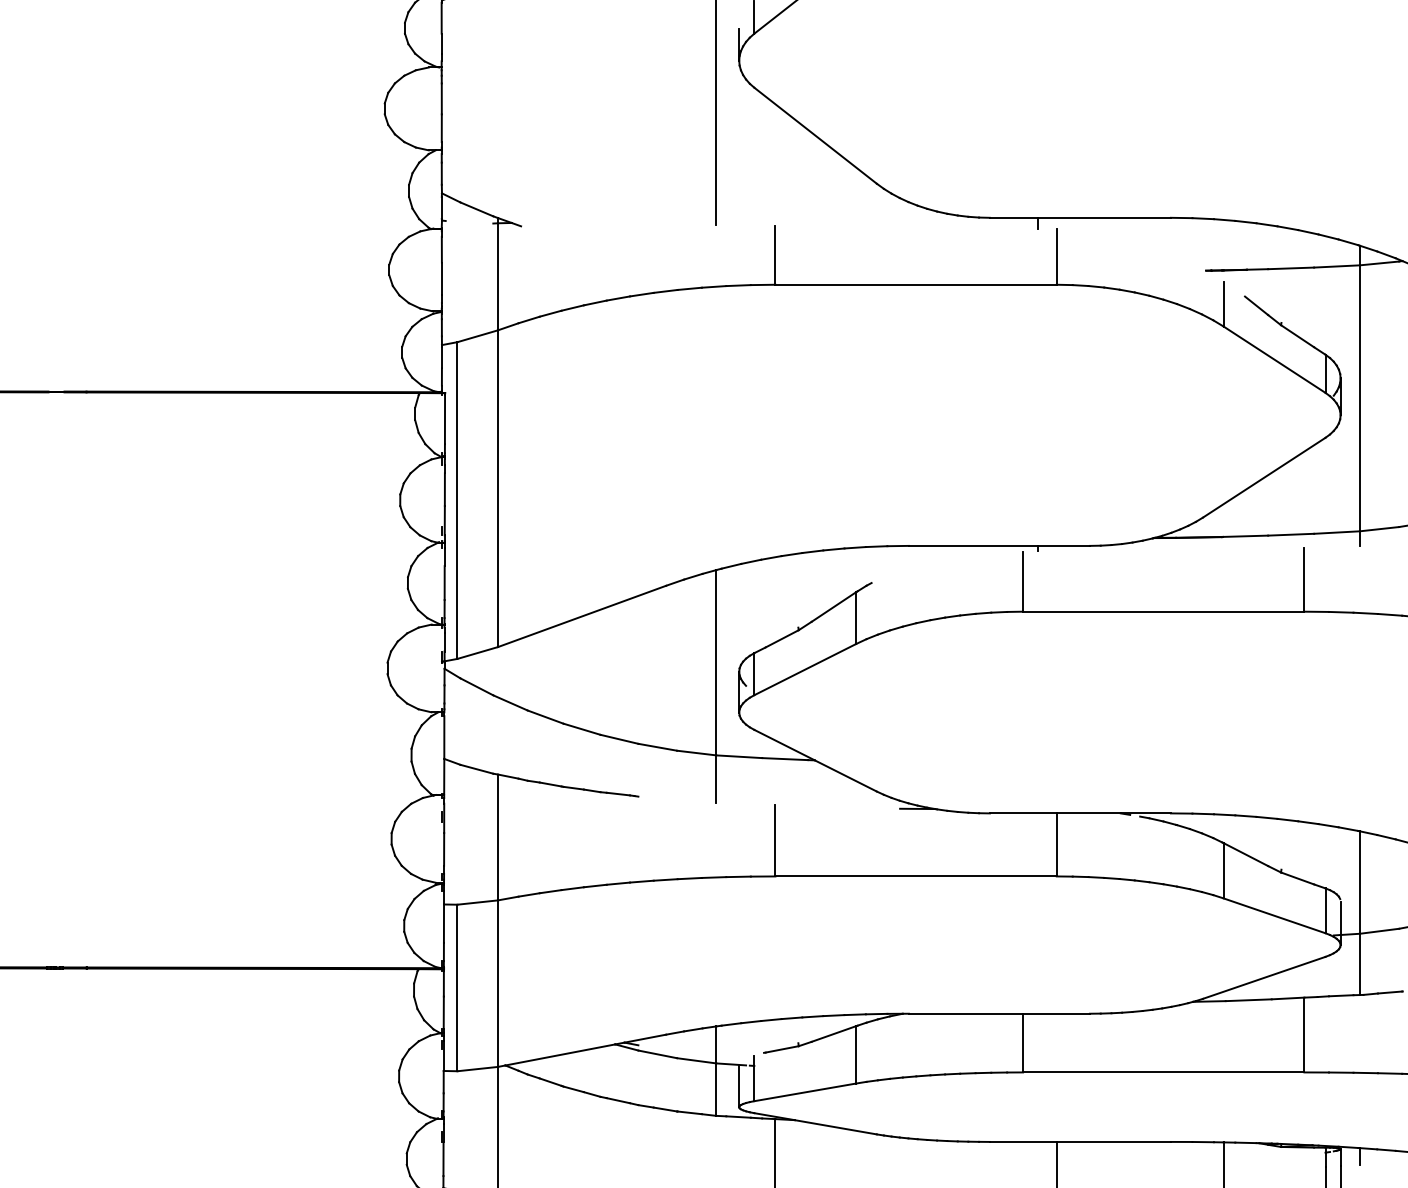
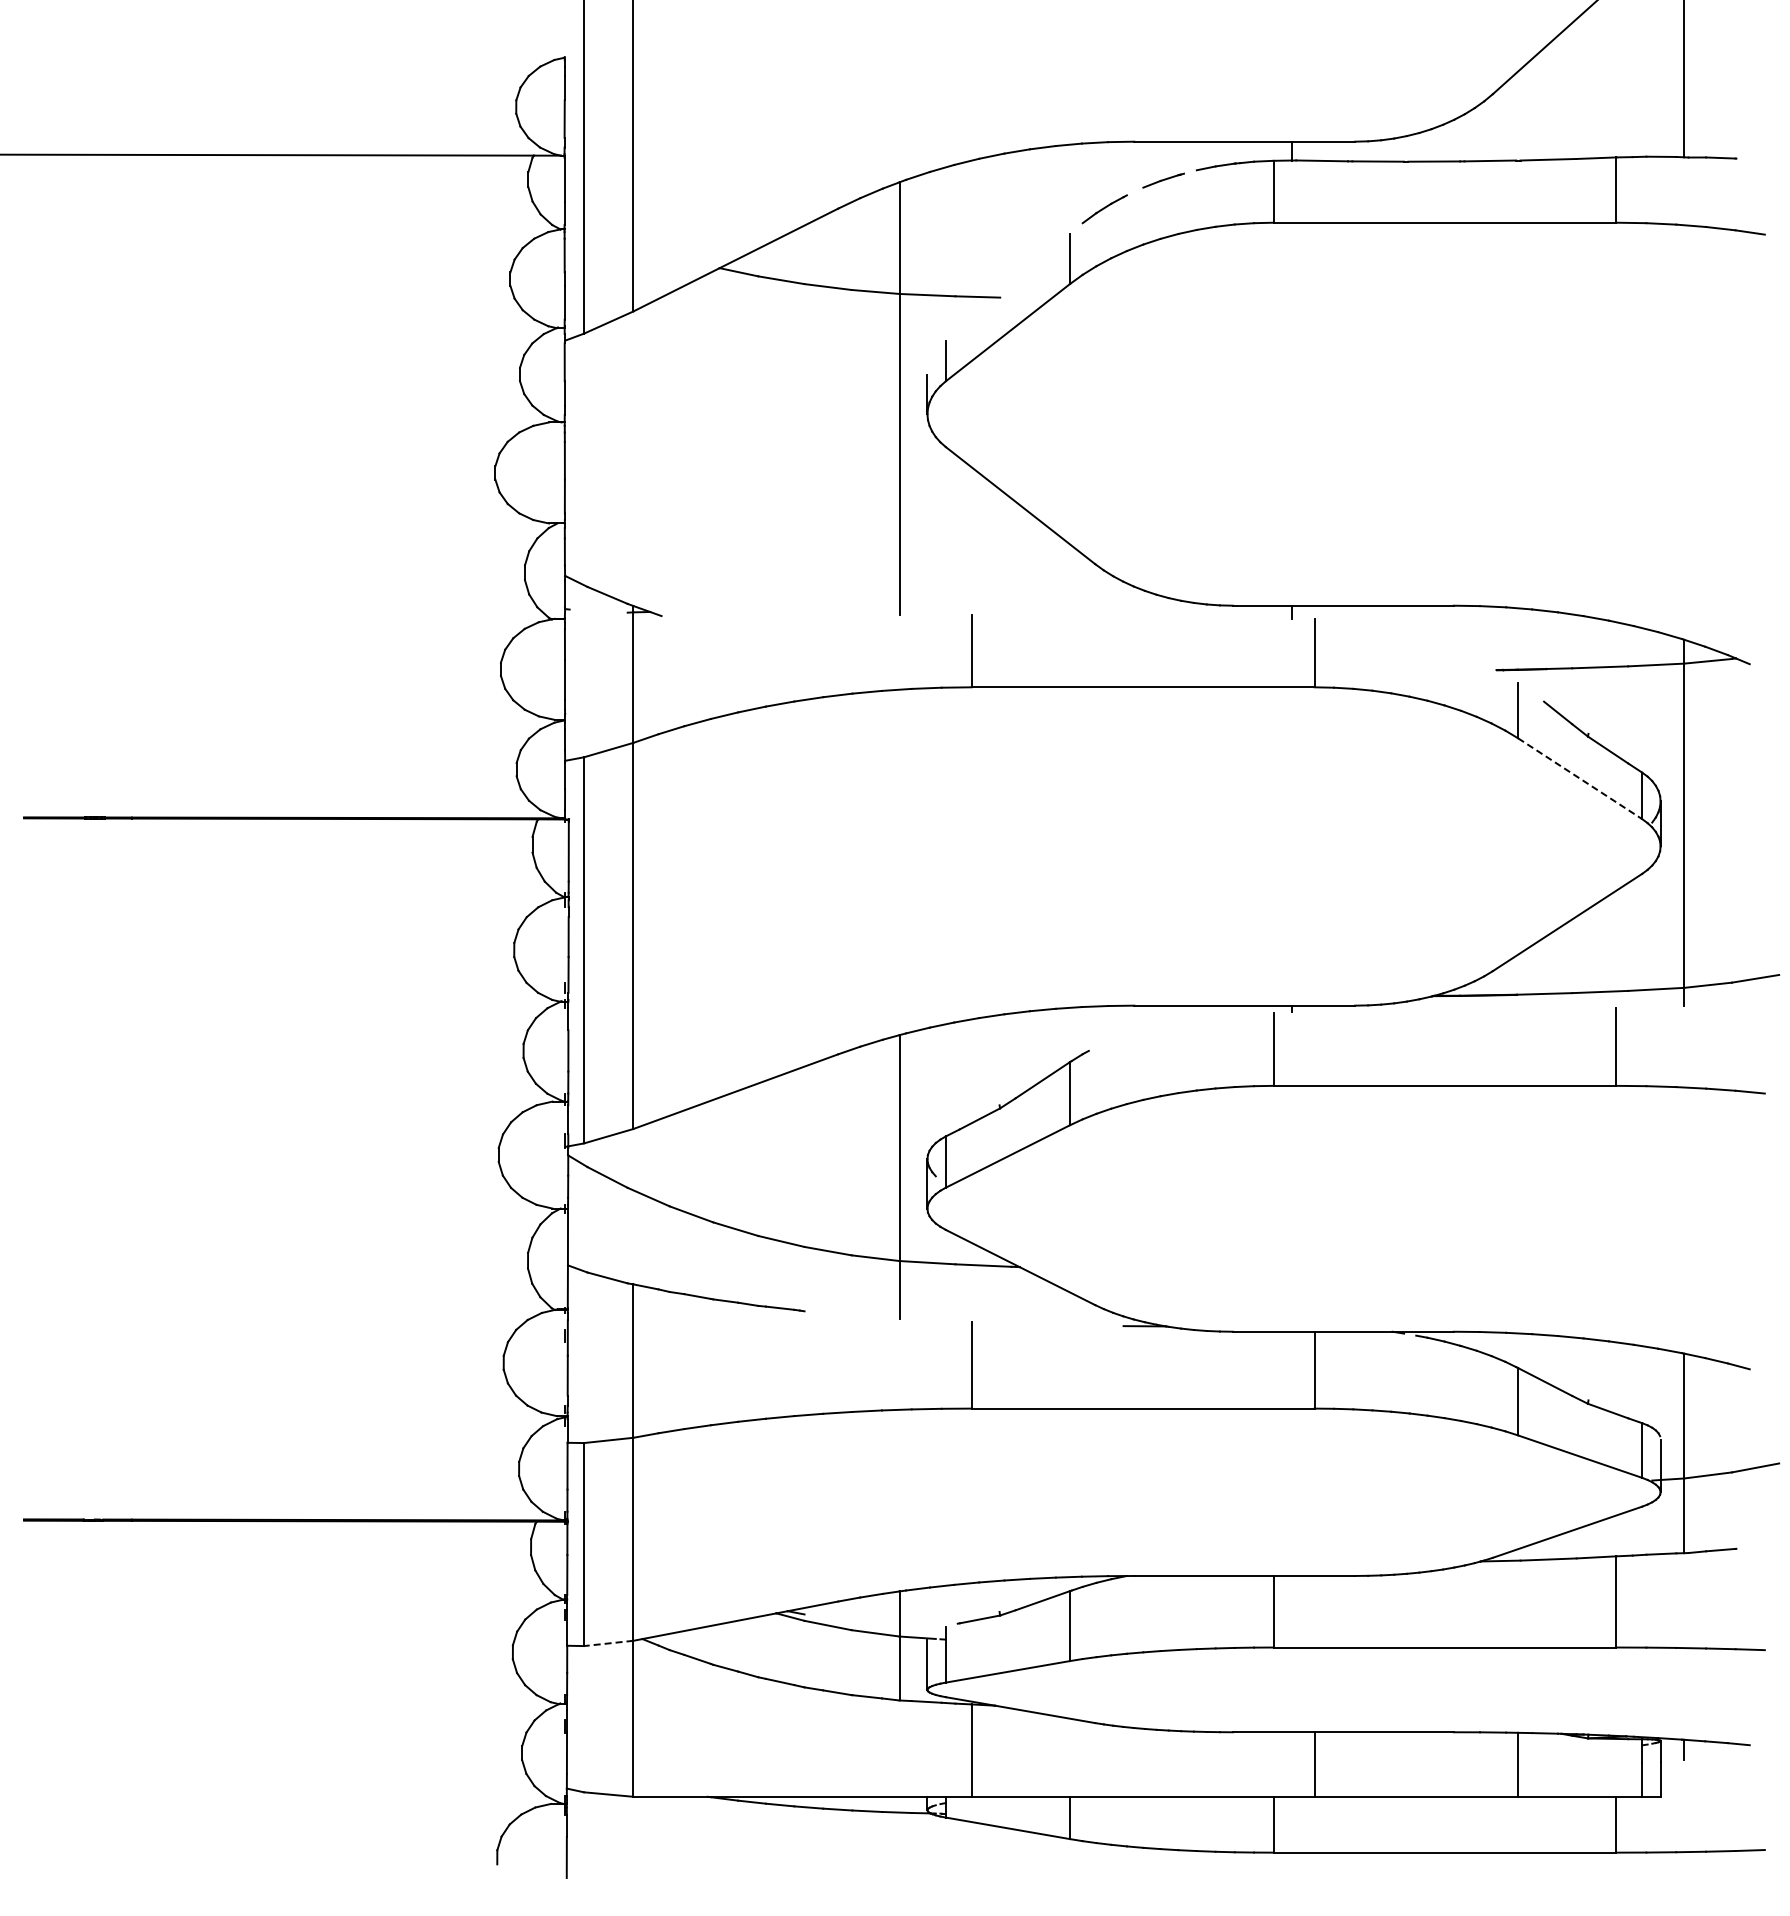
line: (1274, 360) -> (1580, 779), solid -> dashed
line: (477, 1069) -> (608, 1643), solid -> dashed

